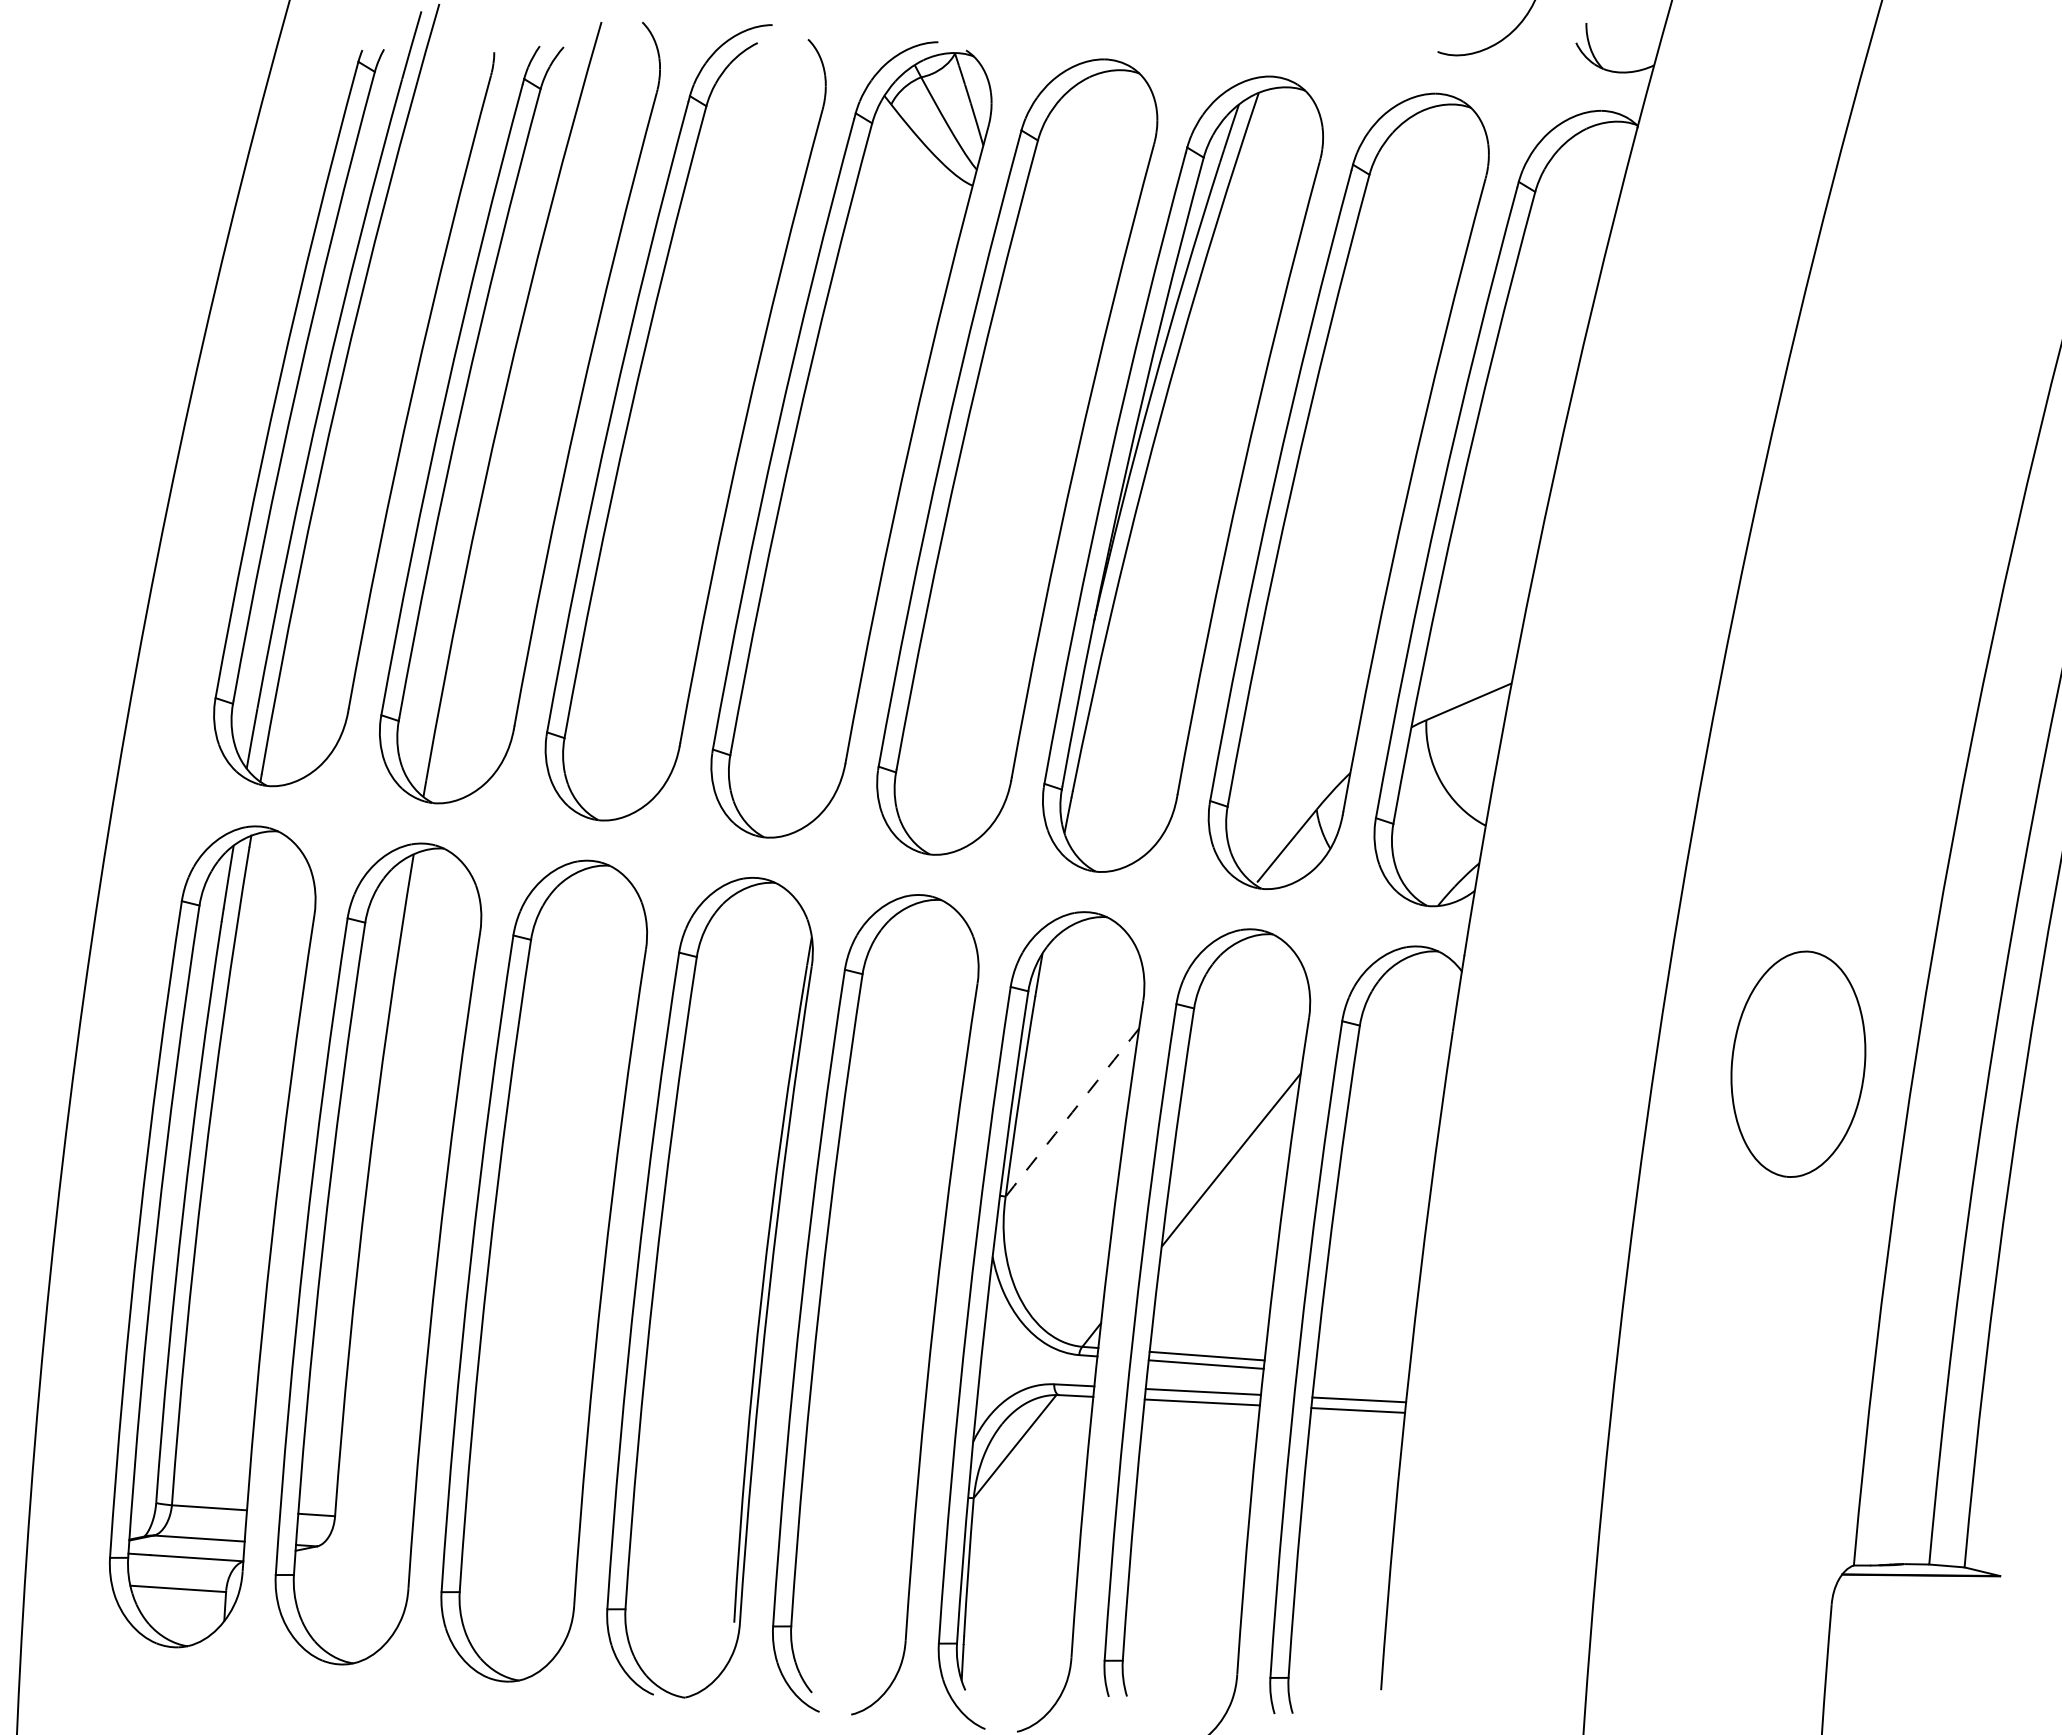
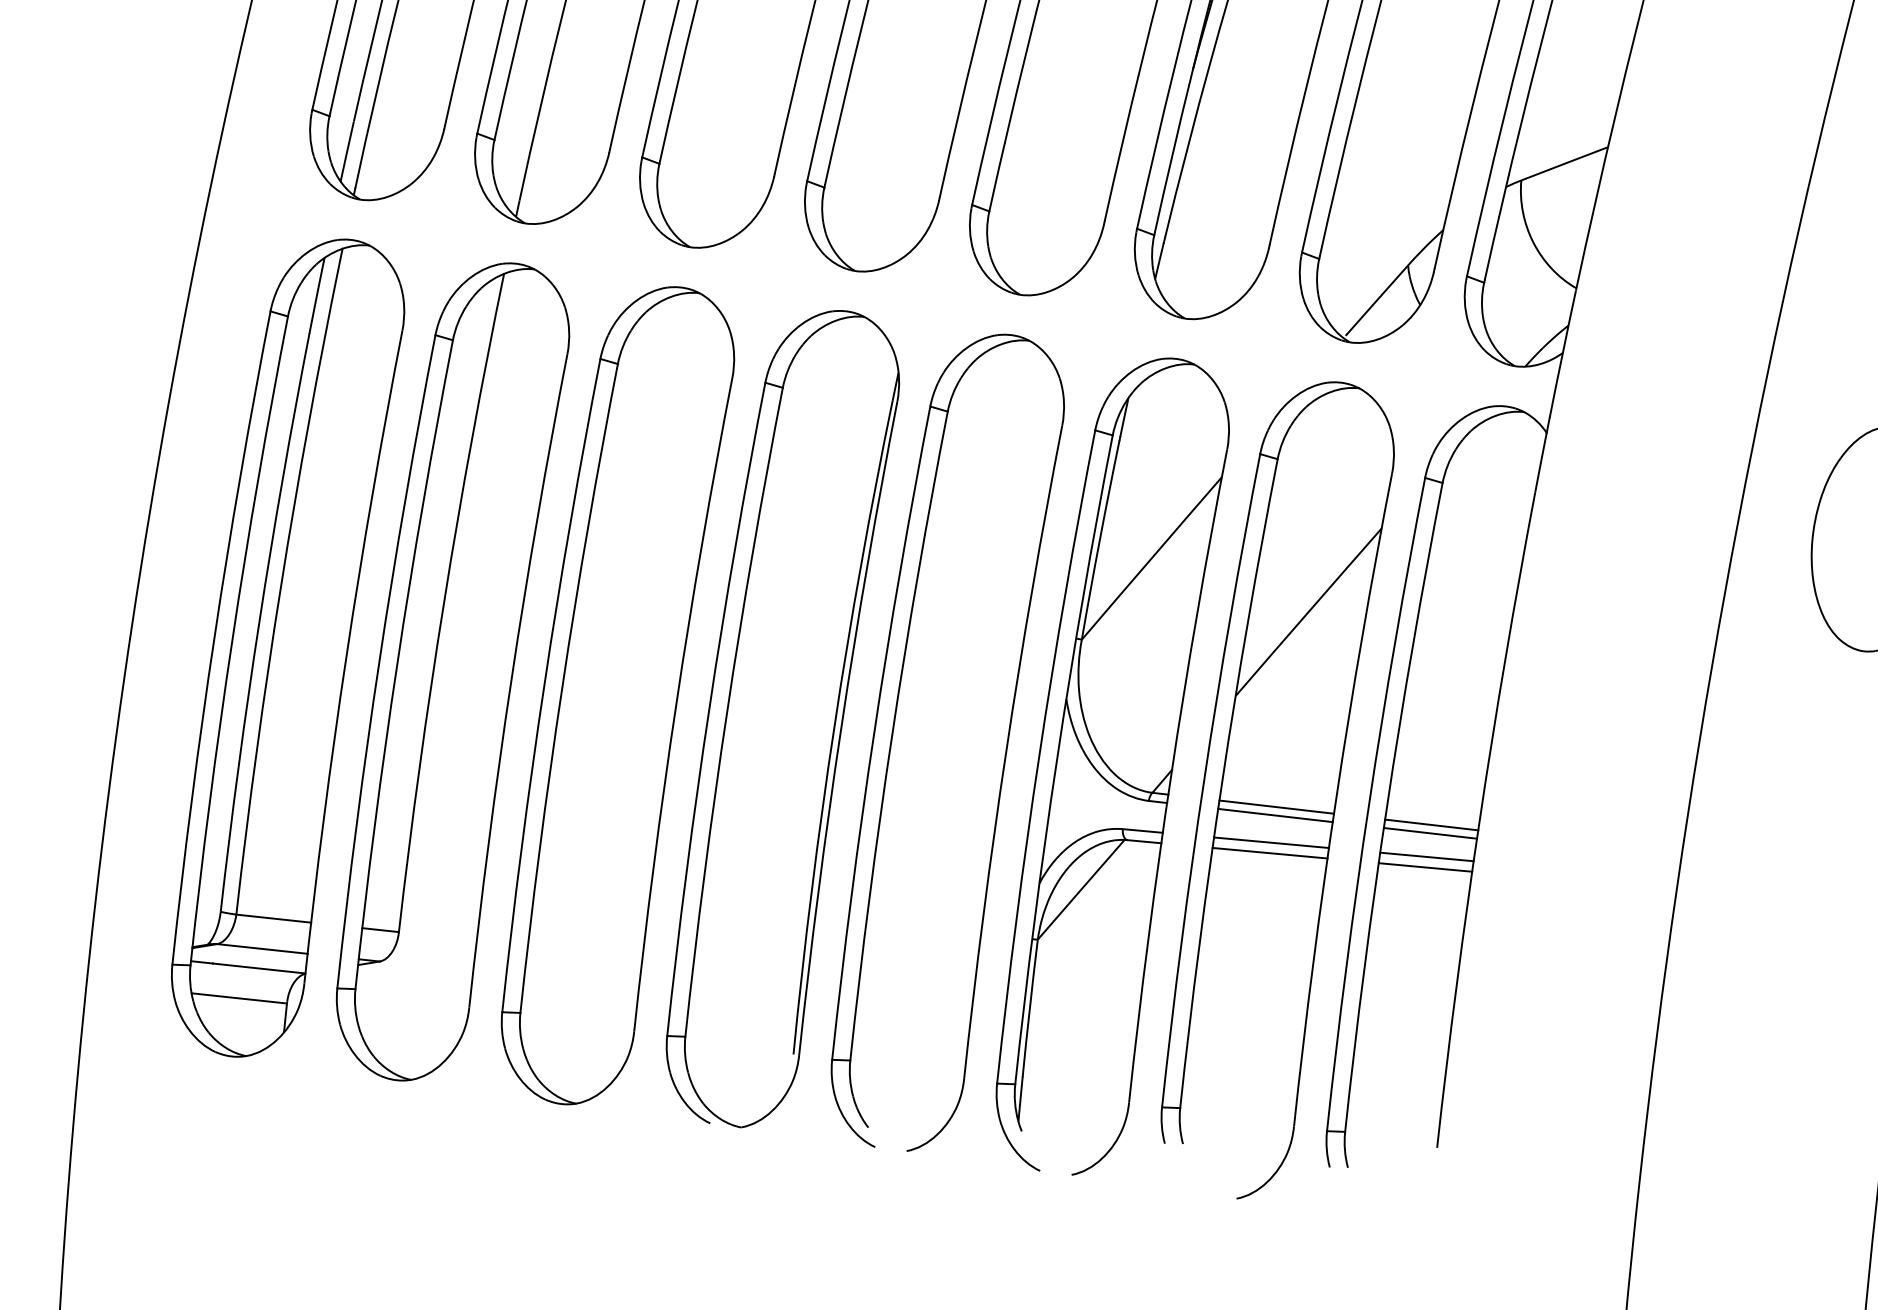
arc: (1072, 1112) -> (1151, 558), dashed -> solid
line: (1362, 1367) -> (1431, 824), added
line: (1361, 1375) -> (1430, 832), added

